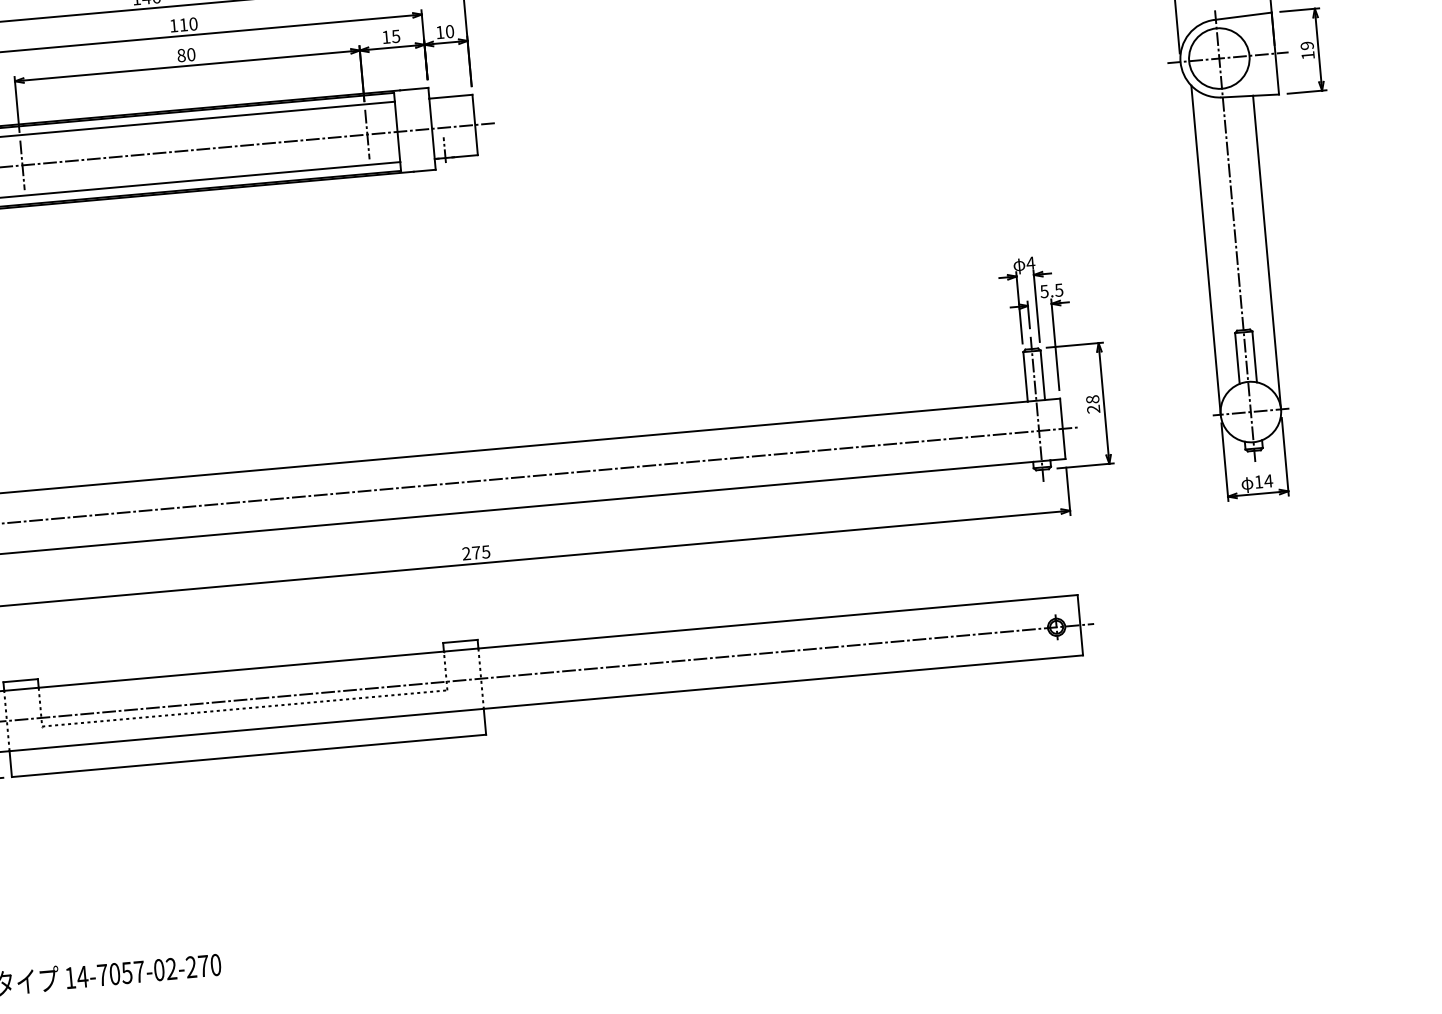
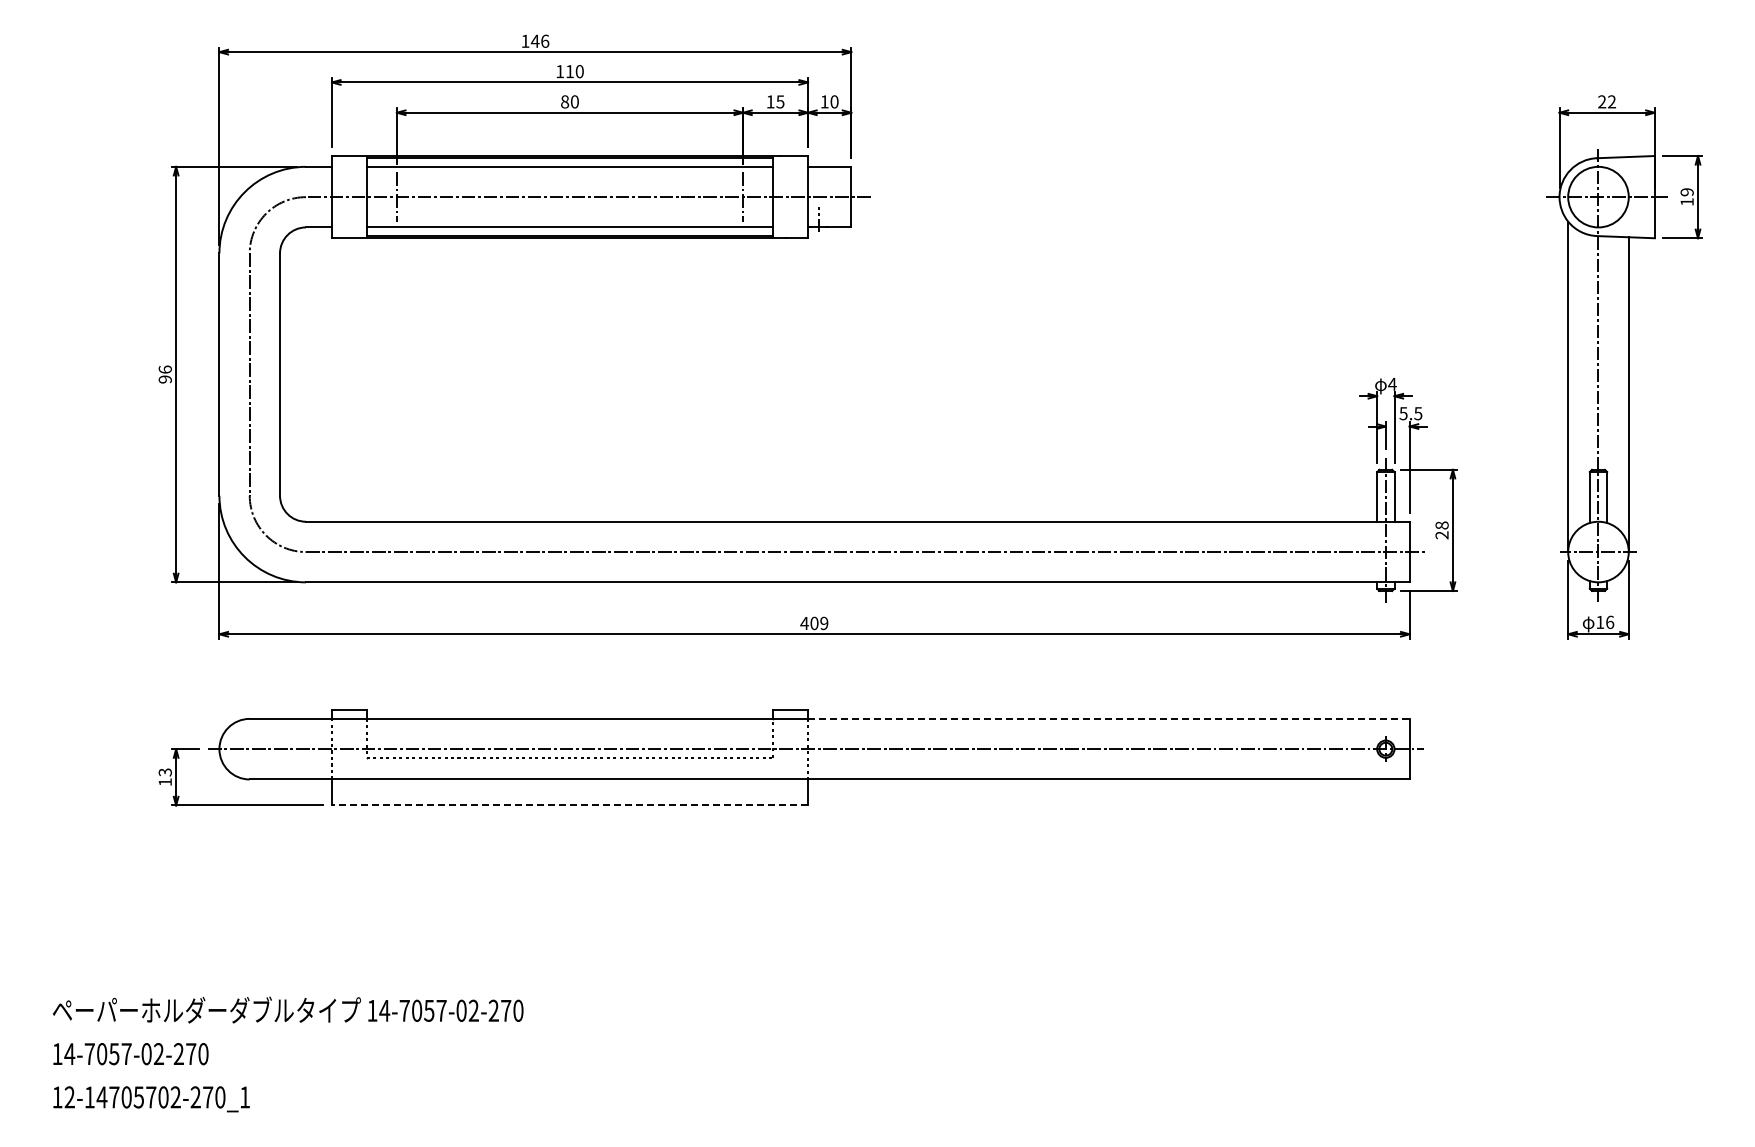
text: (1268, 481) -> (1609, 622), 14 -> 16
text: (476, 552) -> (814, 623), 275 -> 409
line: (777, 621) -> (1108, 718), solid -> dashed
line: (248, 755) -> (569, 805), solid -> dashed

